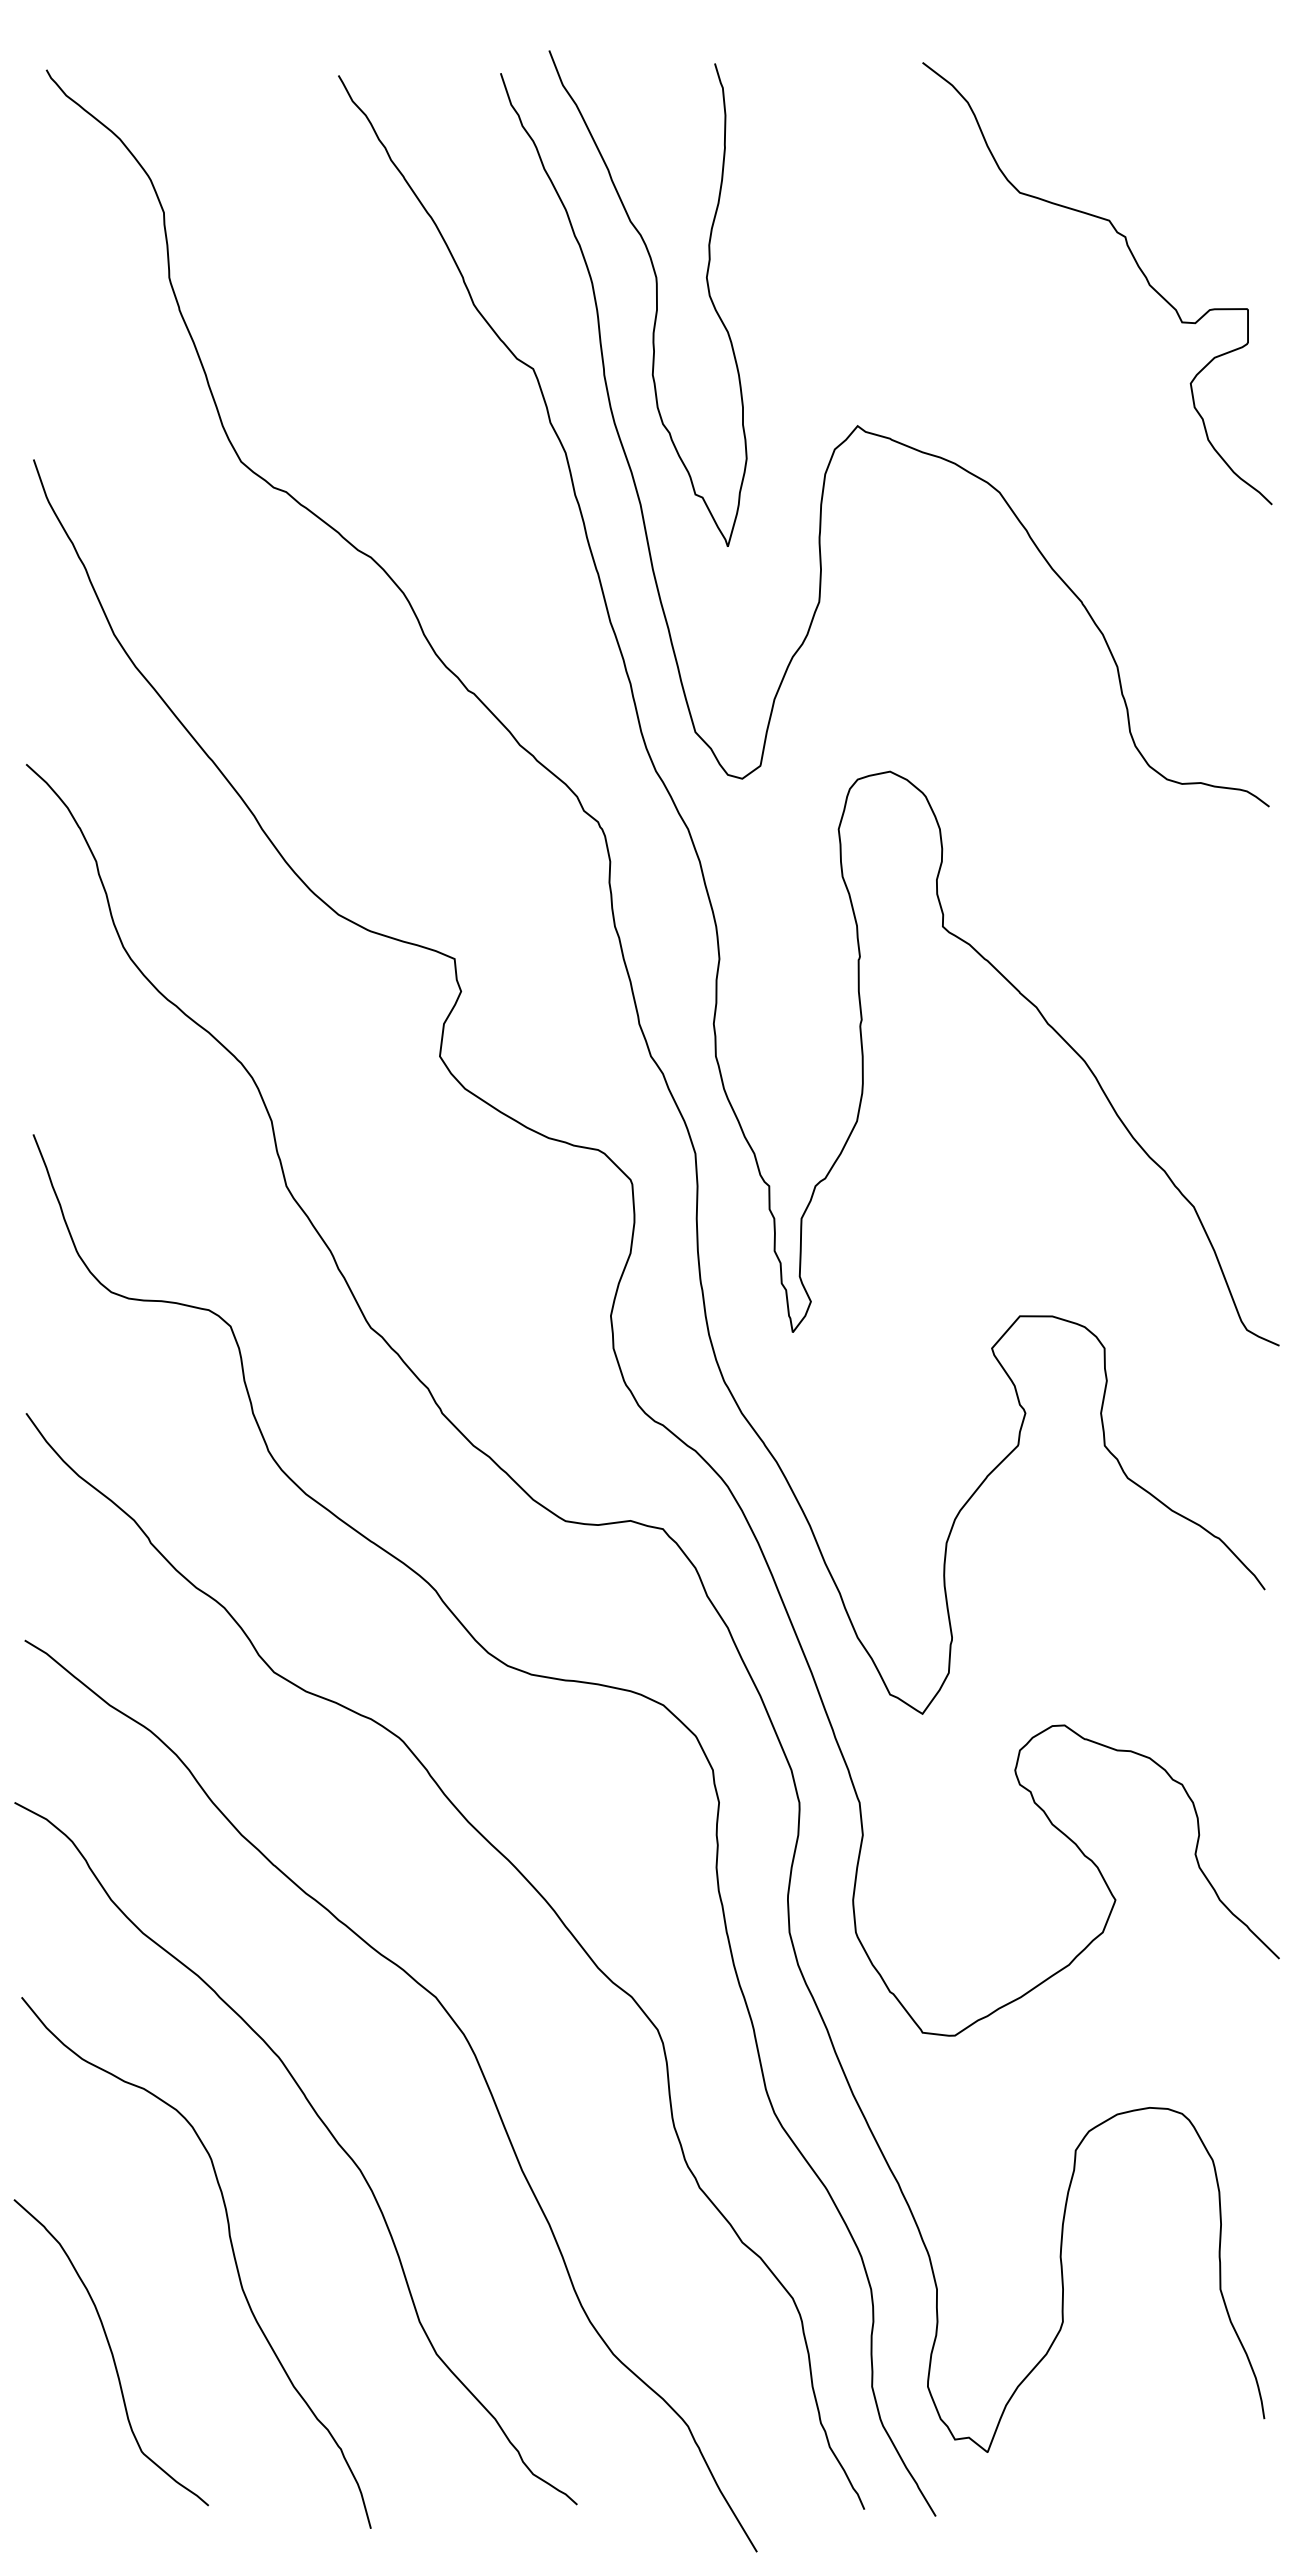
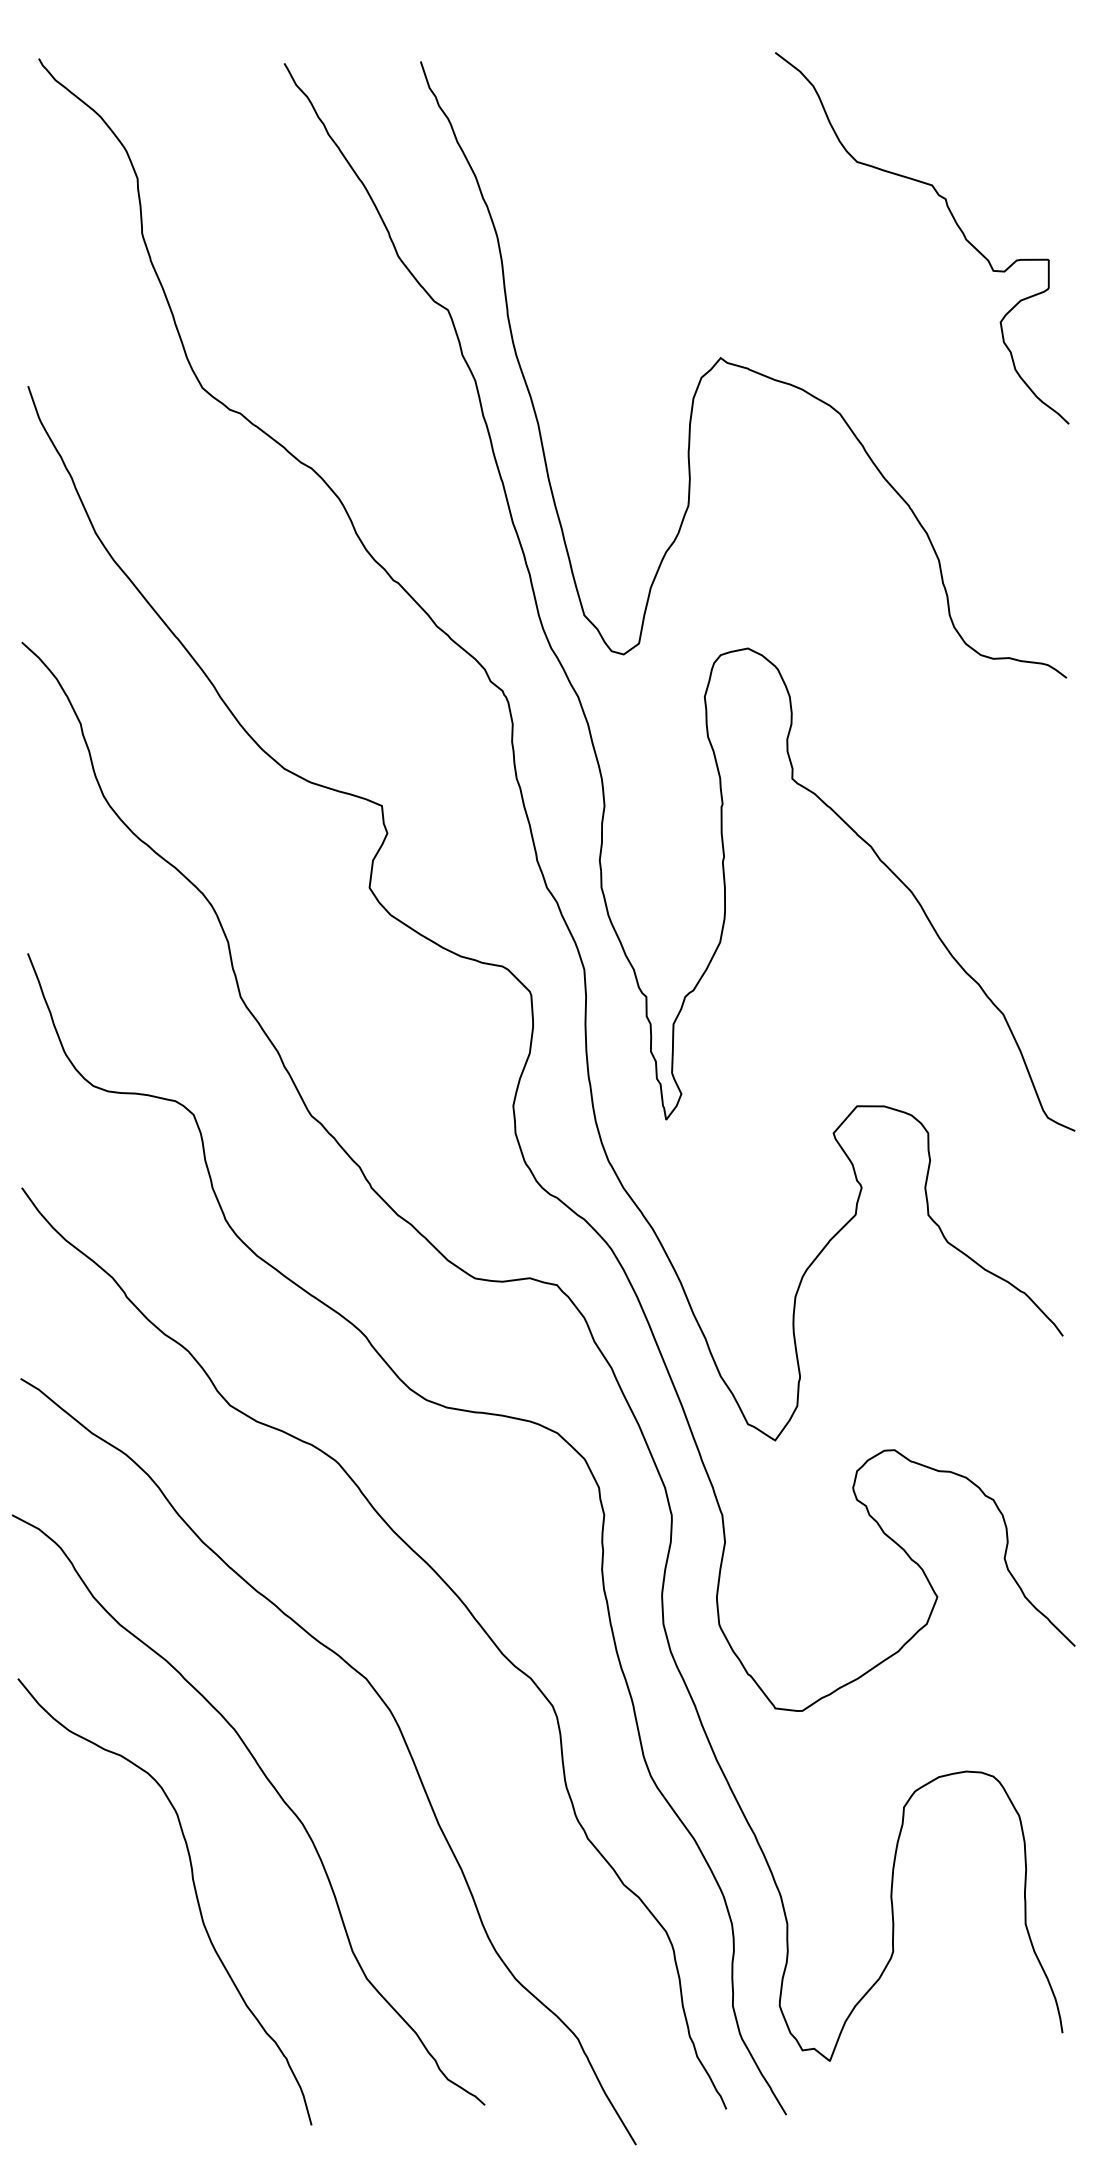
curve: (656, 298) -> (551, 250), removed
curve: (110, 2352) -> (92, 1977), removed

